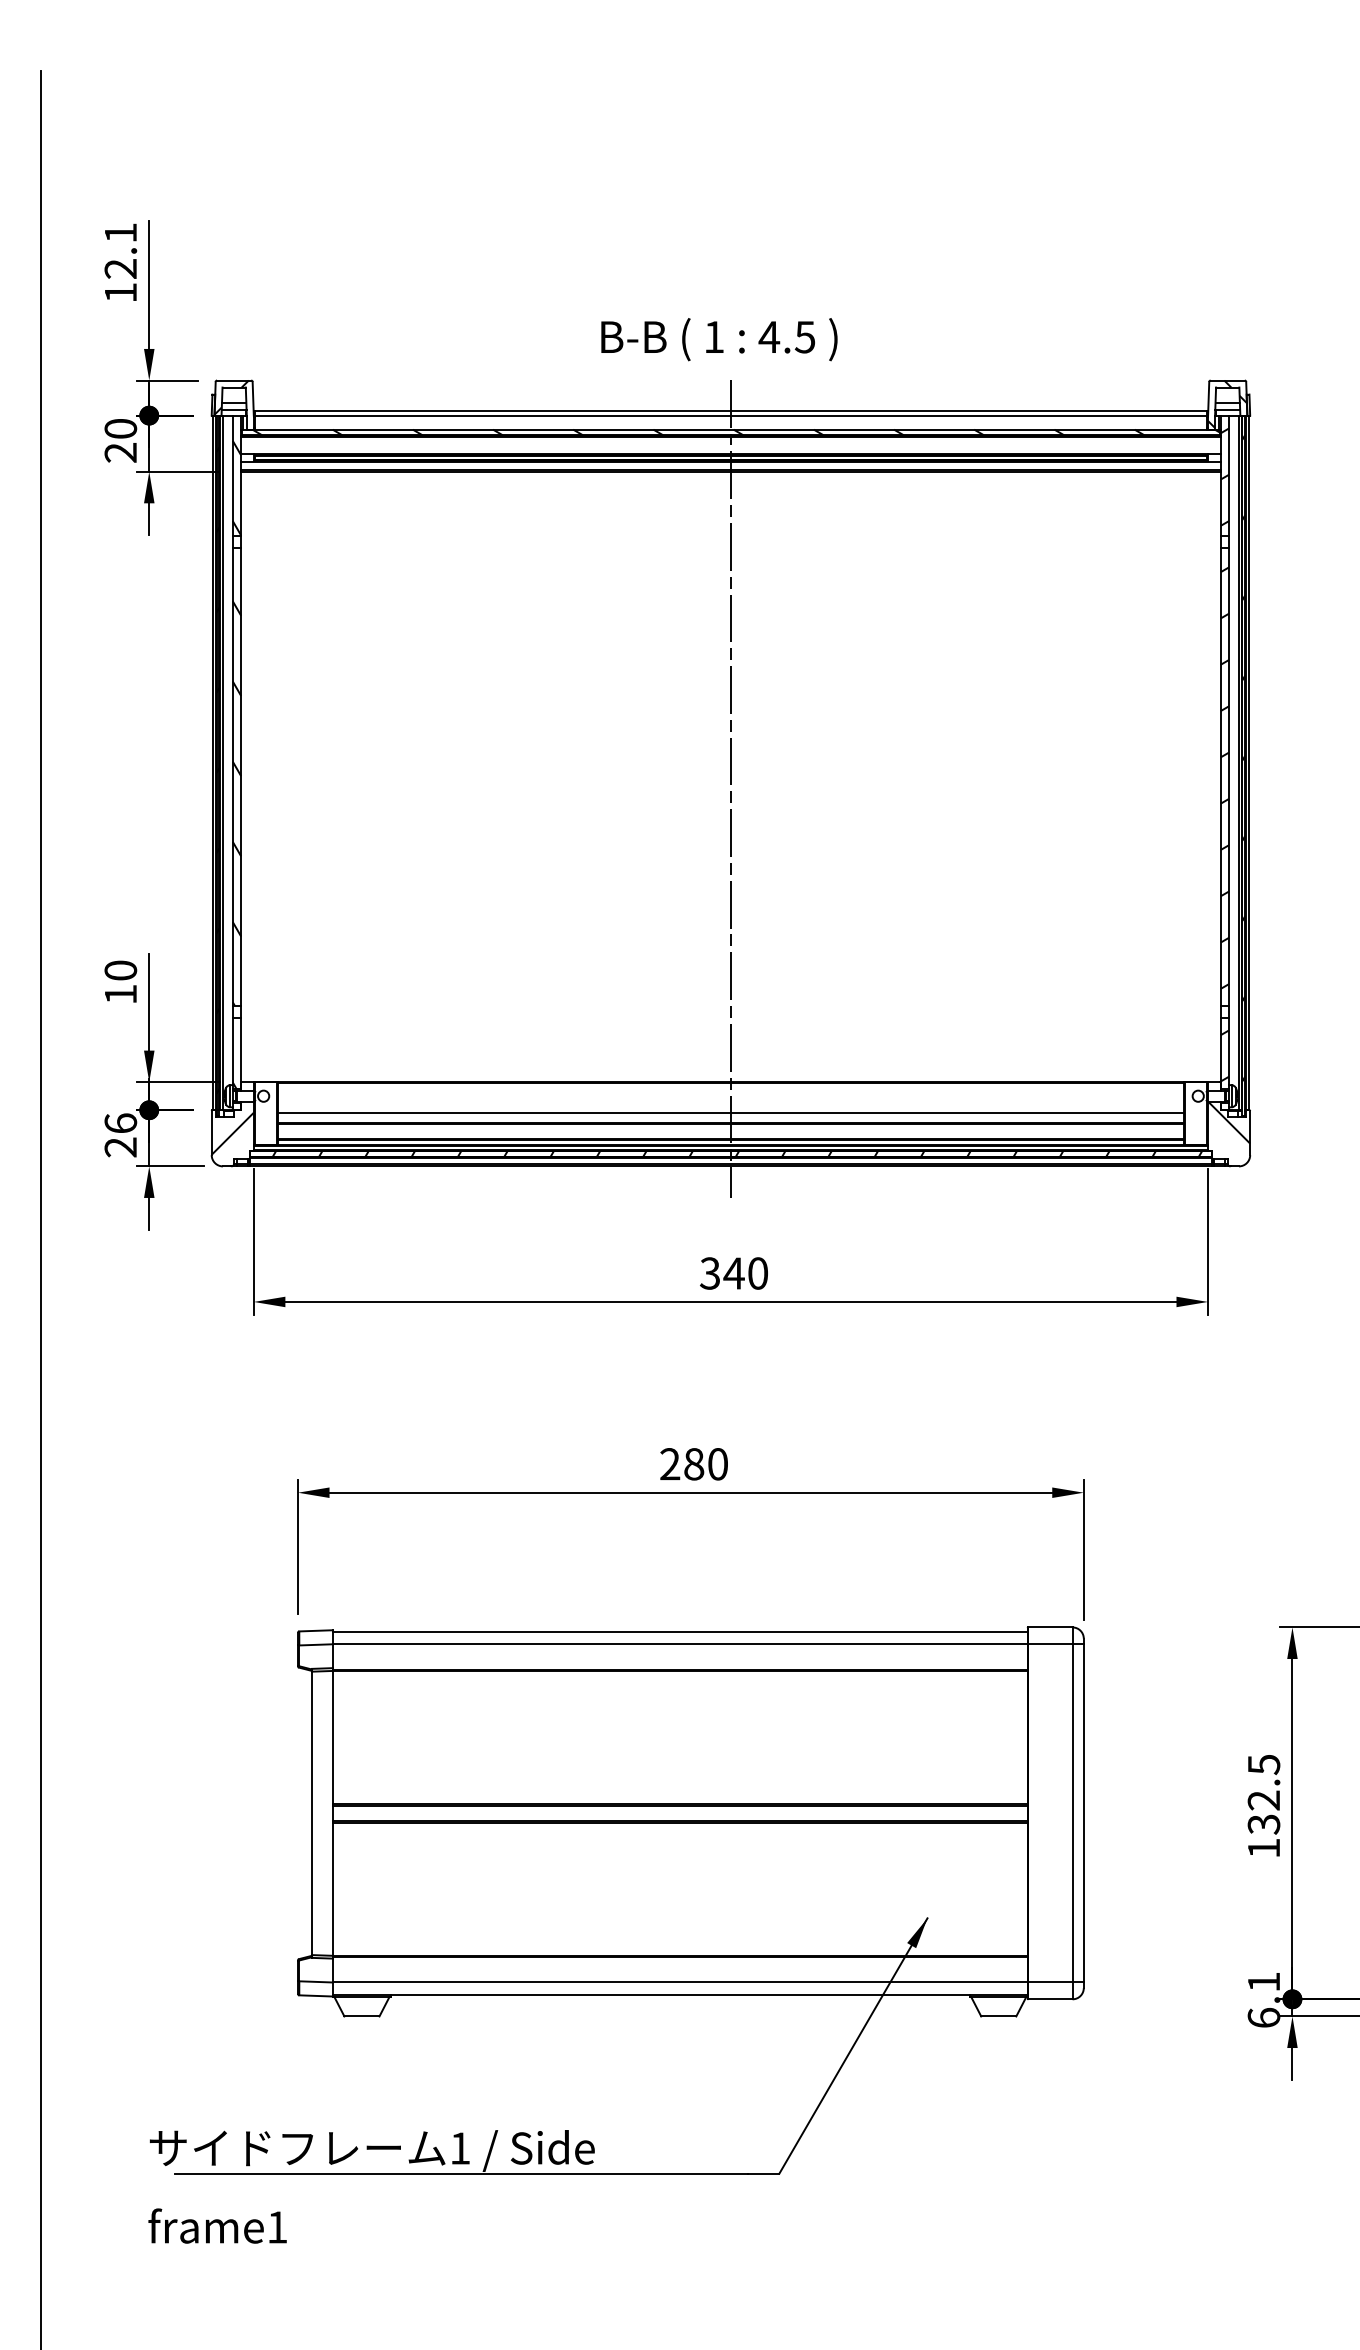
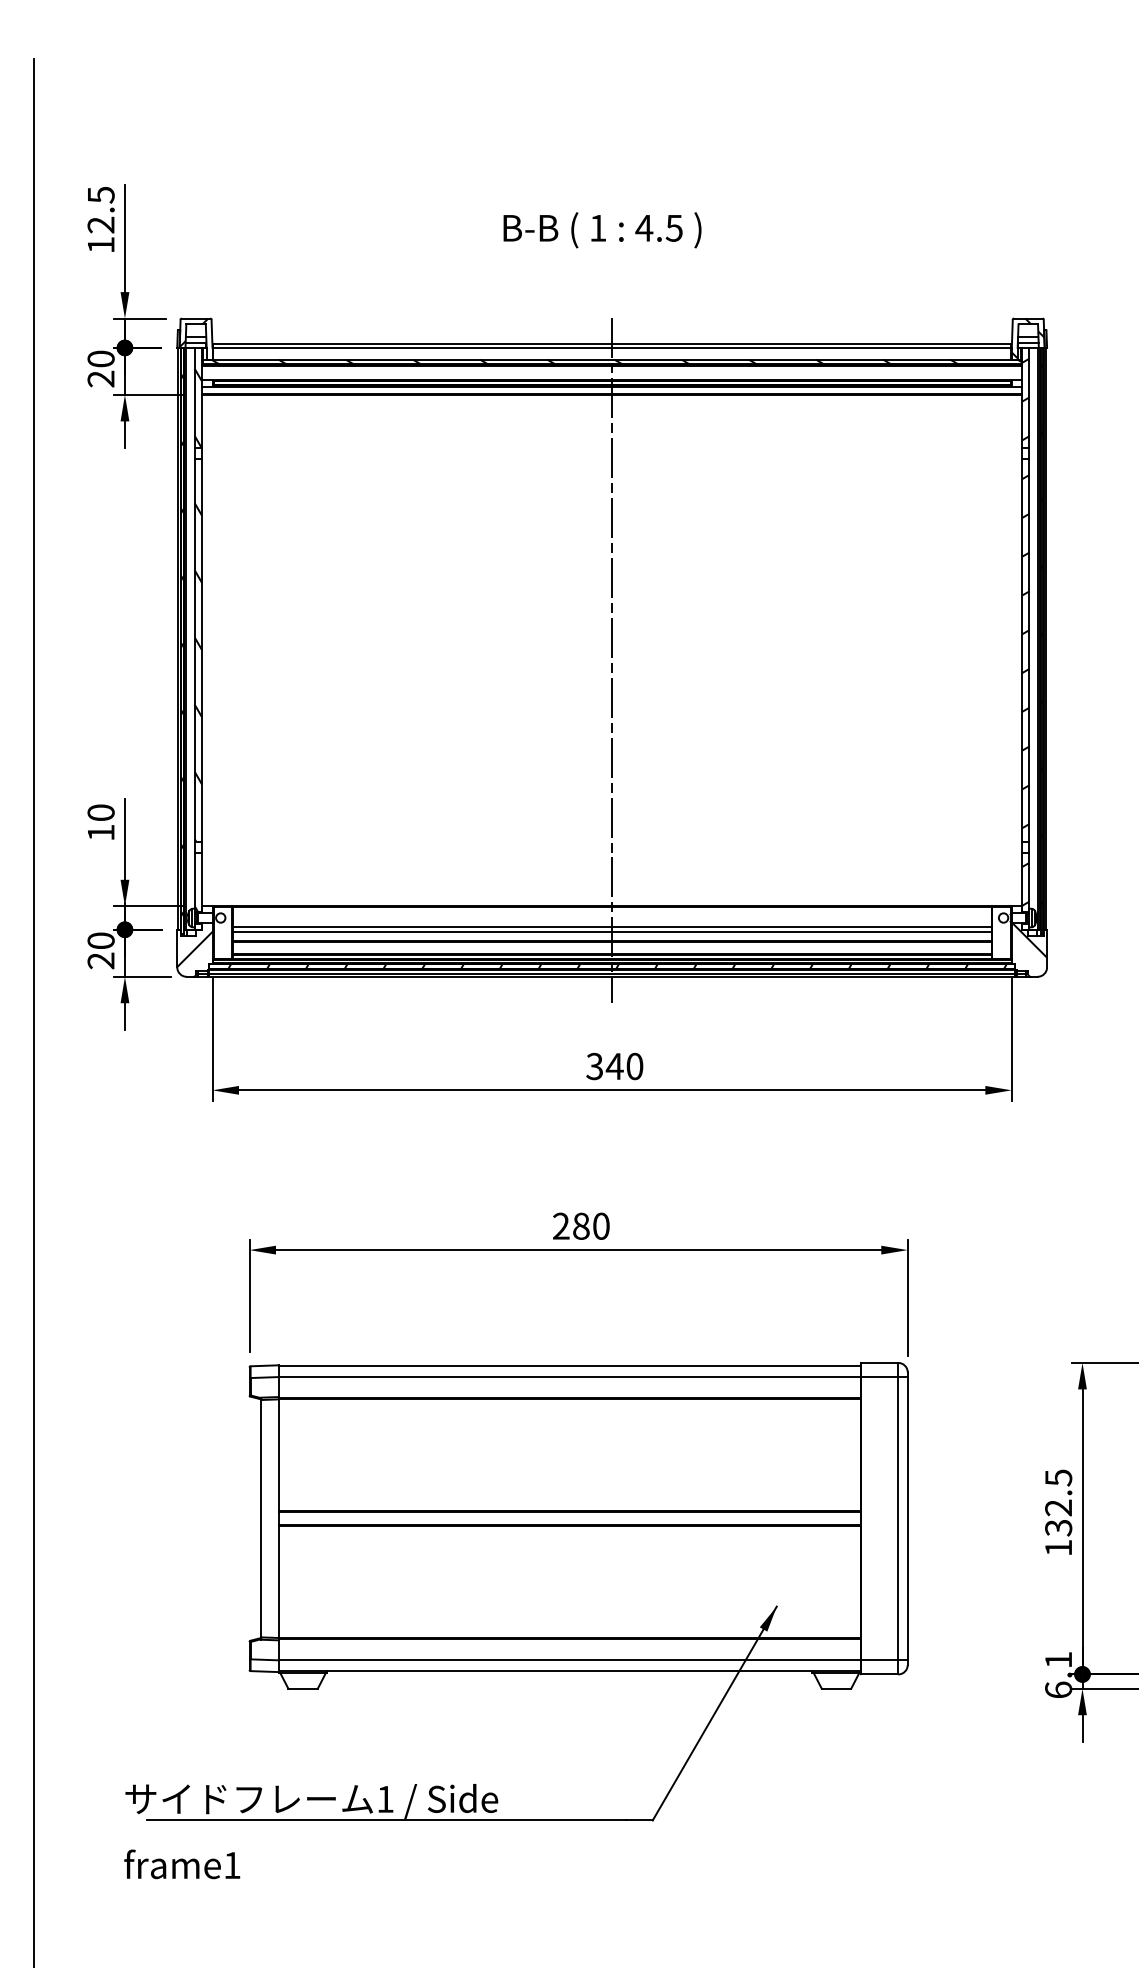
text: (121, 233) -> (101, 195), 12.1 -> 12.5
text: (719, 339) -> (602, 230), moved
line: (730, 1107) -> (611, 927), added
text: (120, 1123) -> (100, 940), 26 -> 20

